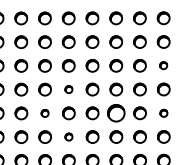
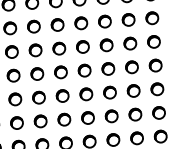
part: (163, 65) -> (153, 41), size x1.67
part: (68, 89) -> (60, 72), size x1.67
part: (44, 113) -> (38, 97), size x1.67
part: (116, 113) -> (110, 92), size x0.71
part: (163, 113) -> (157, 89), size x1.67
circle: (68, 136) -> (63, 119), size x1.67

